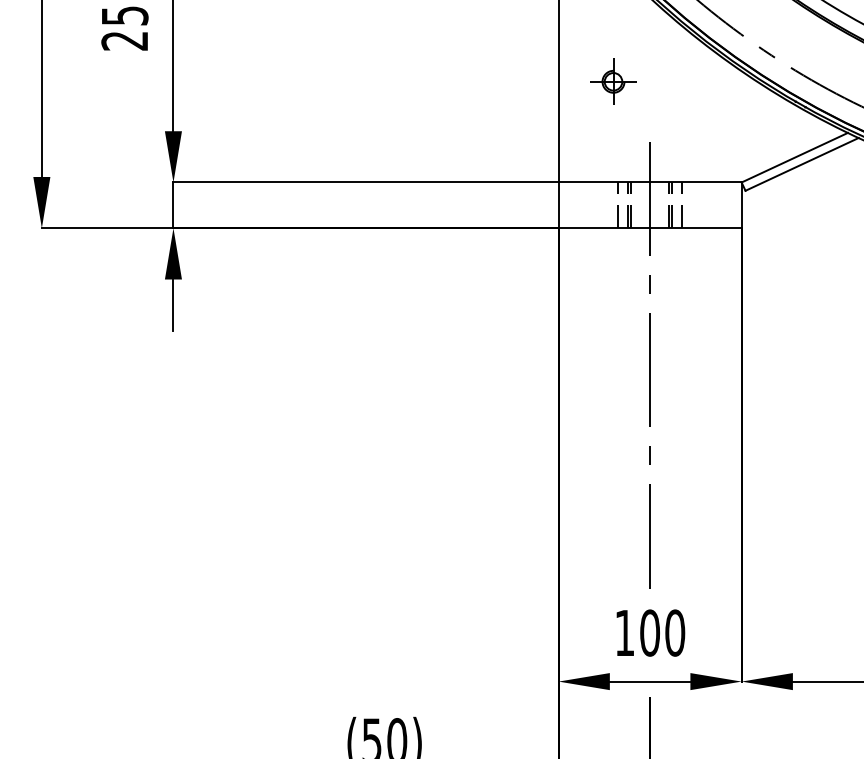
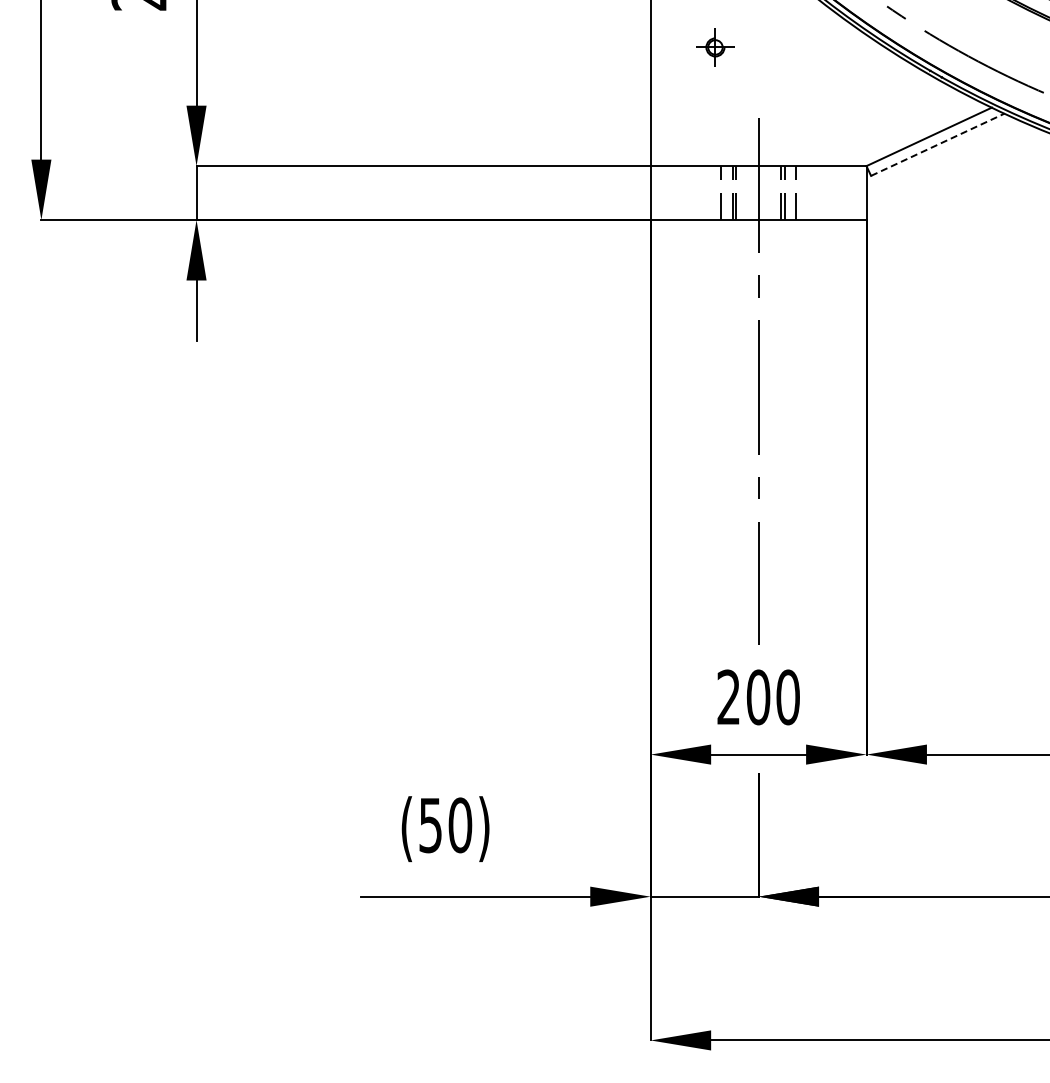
part: (613, 81) -> (715, 47), size x0.7
line: (801, 164) -> (937, 144), solid -> dashed
text: (624, 632) -> (728, 696), 100 -> 200

